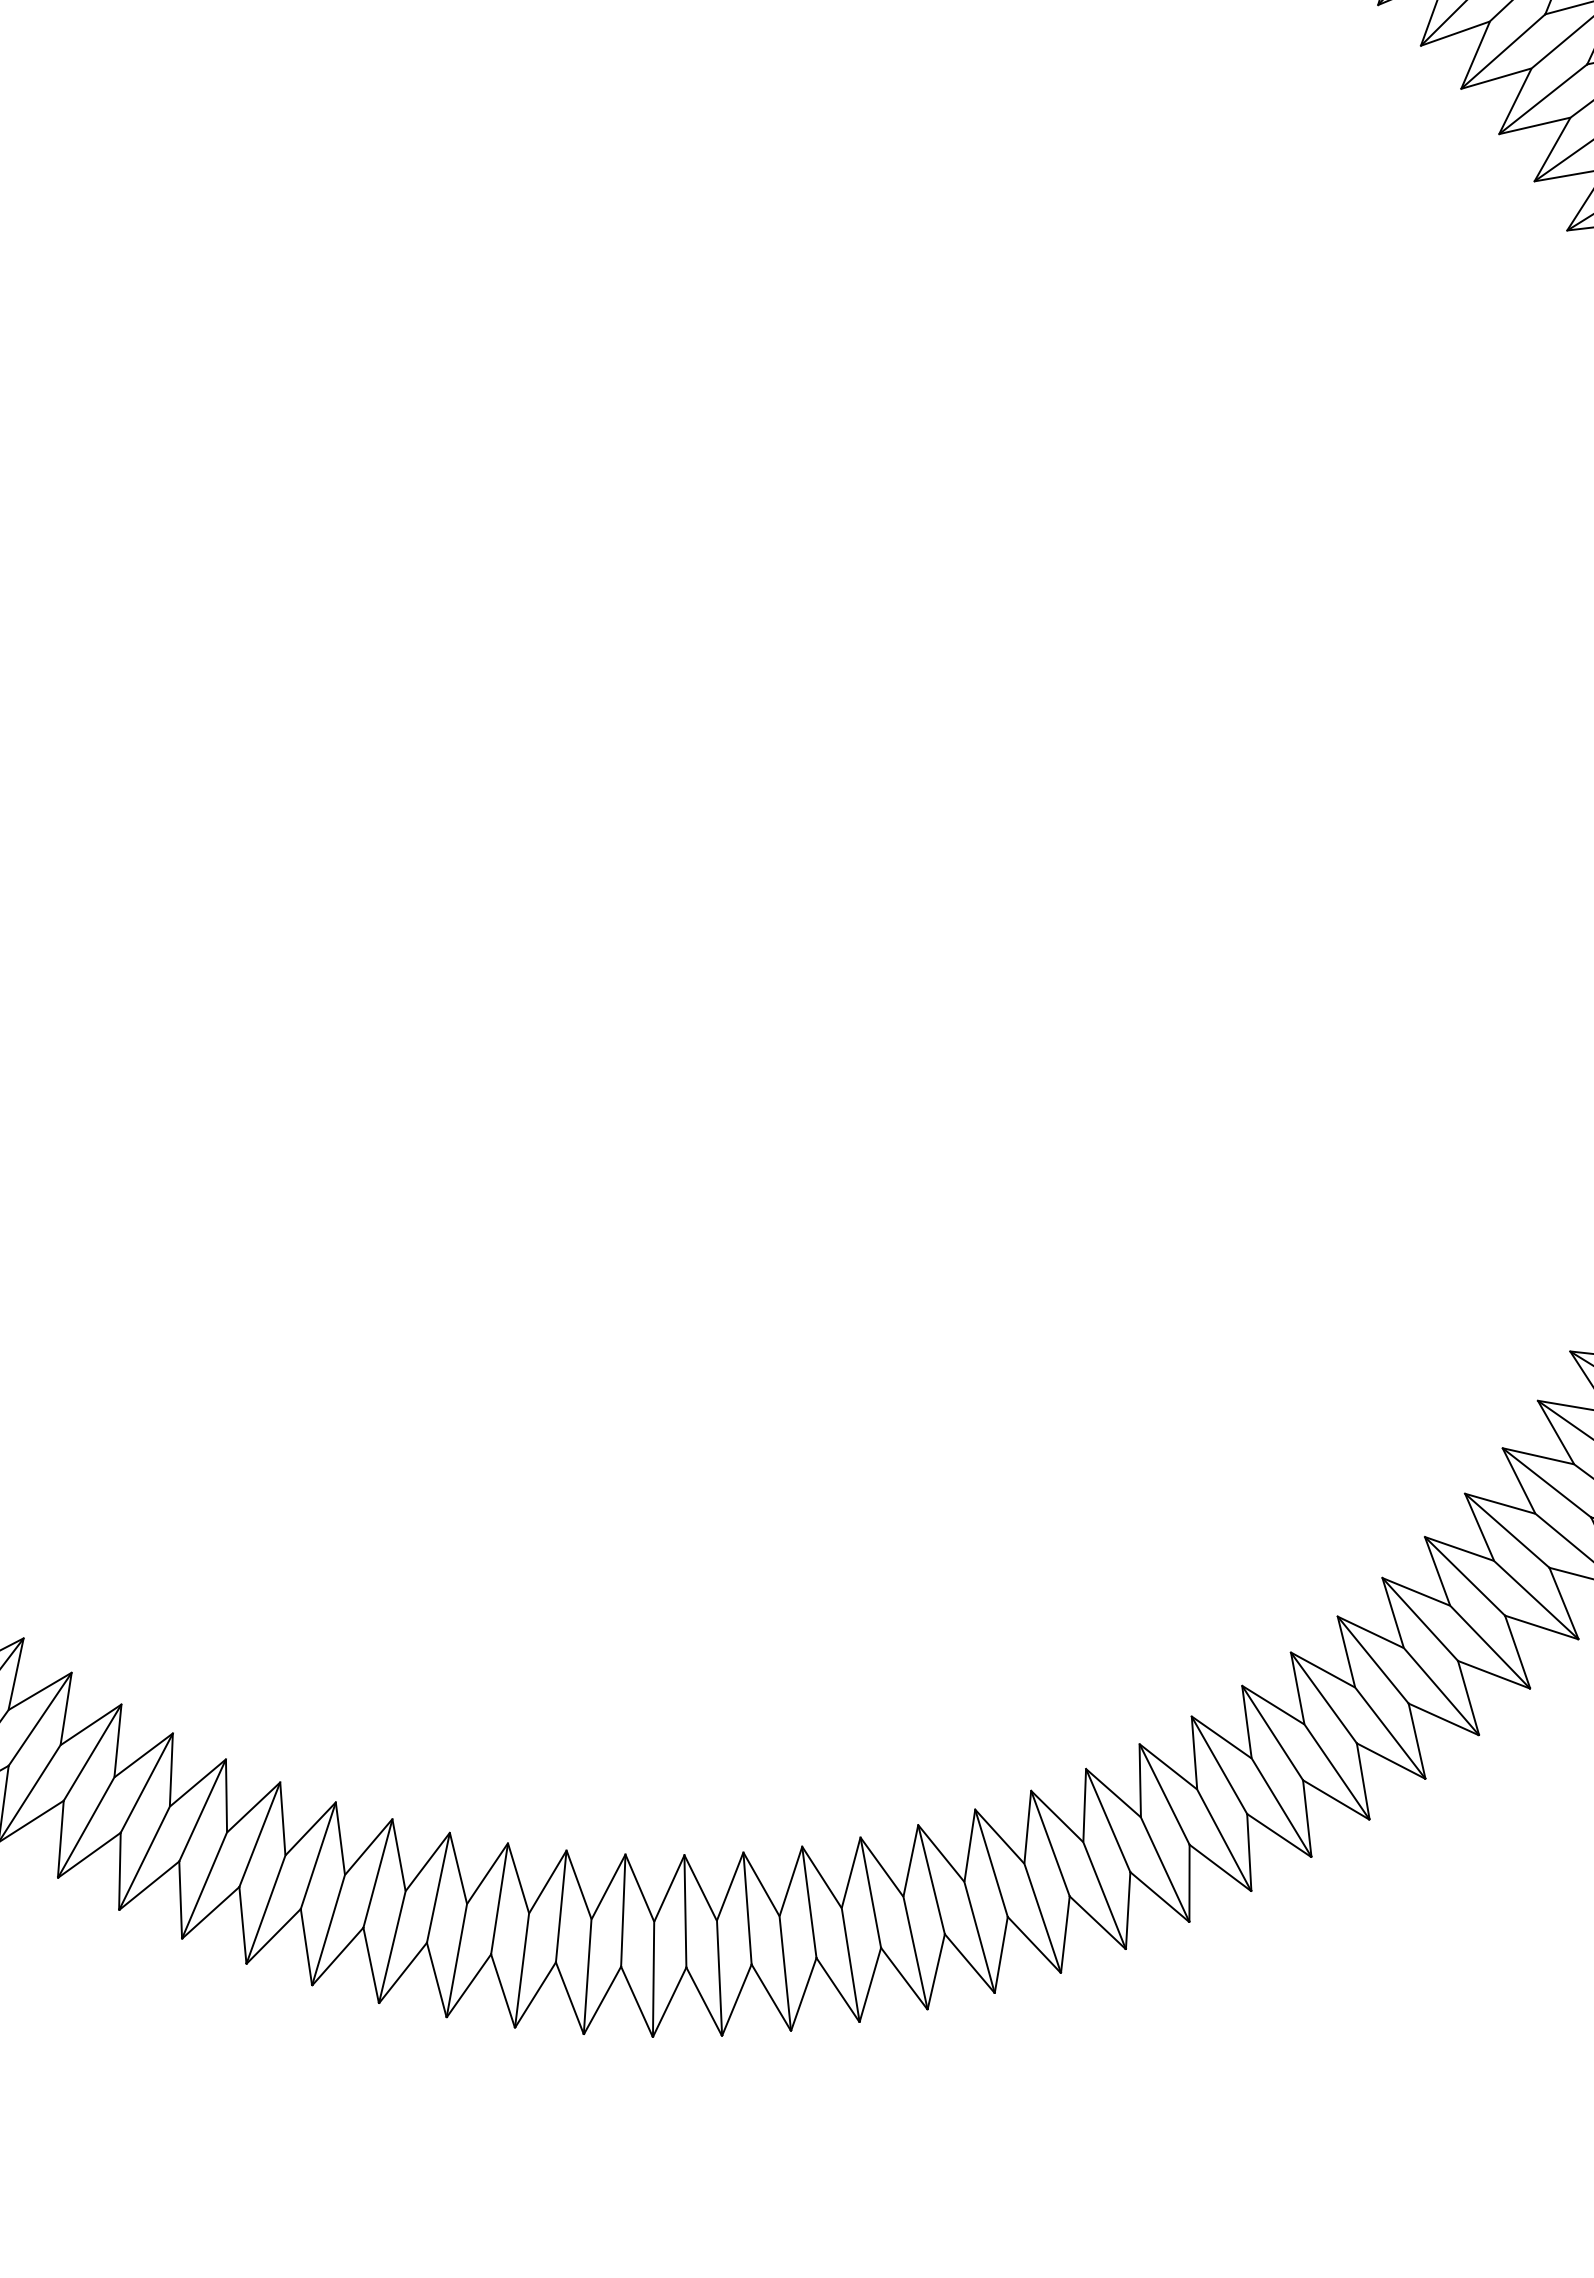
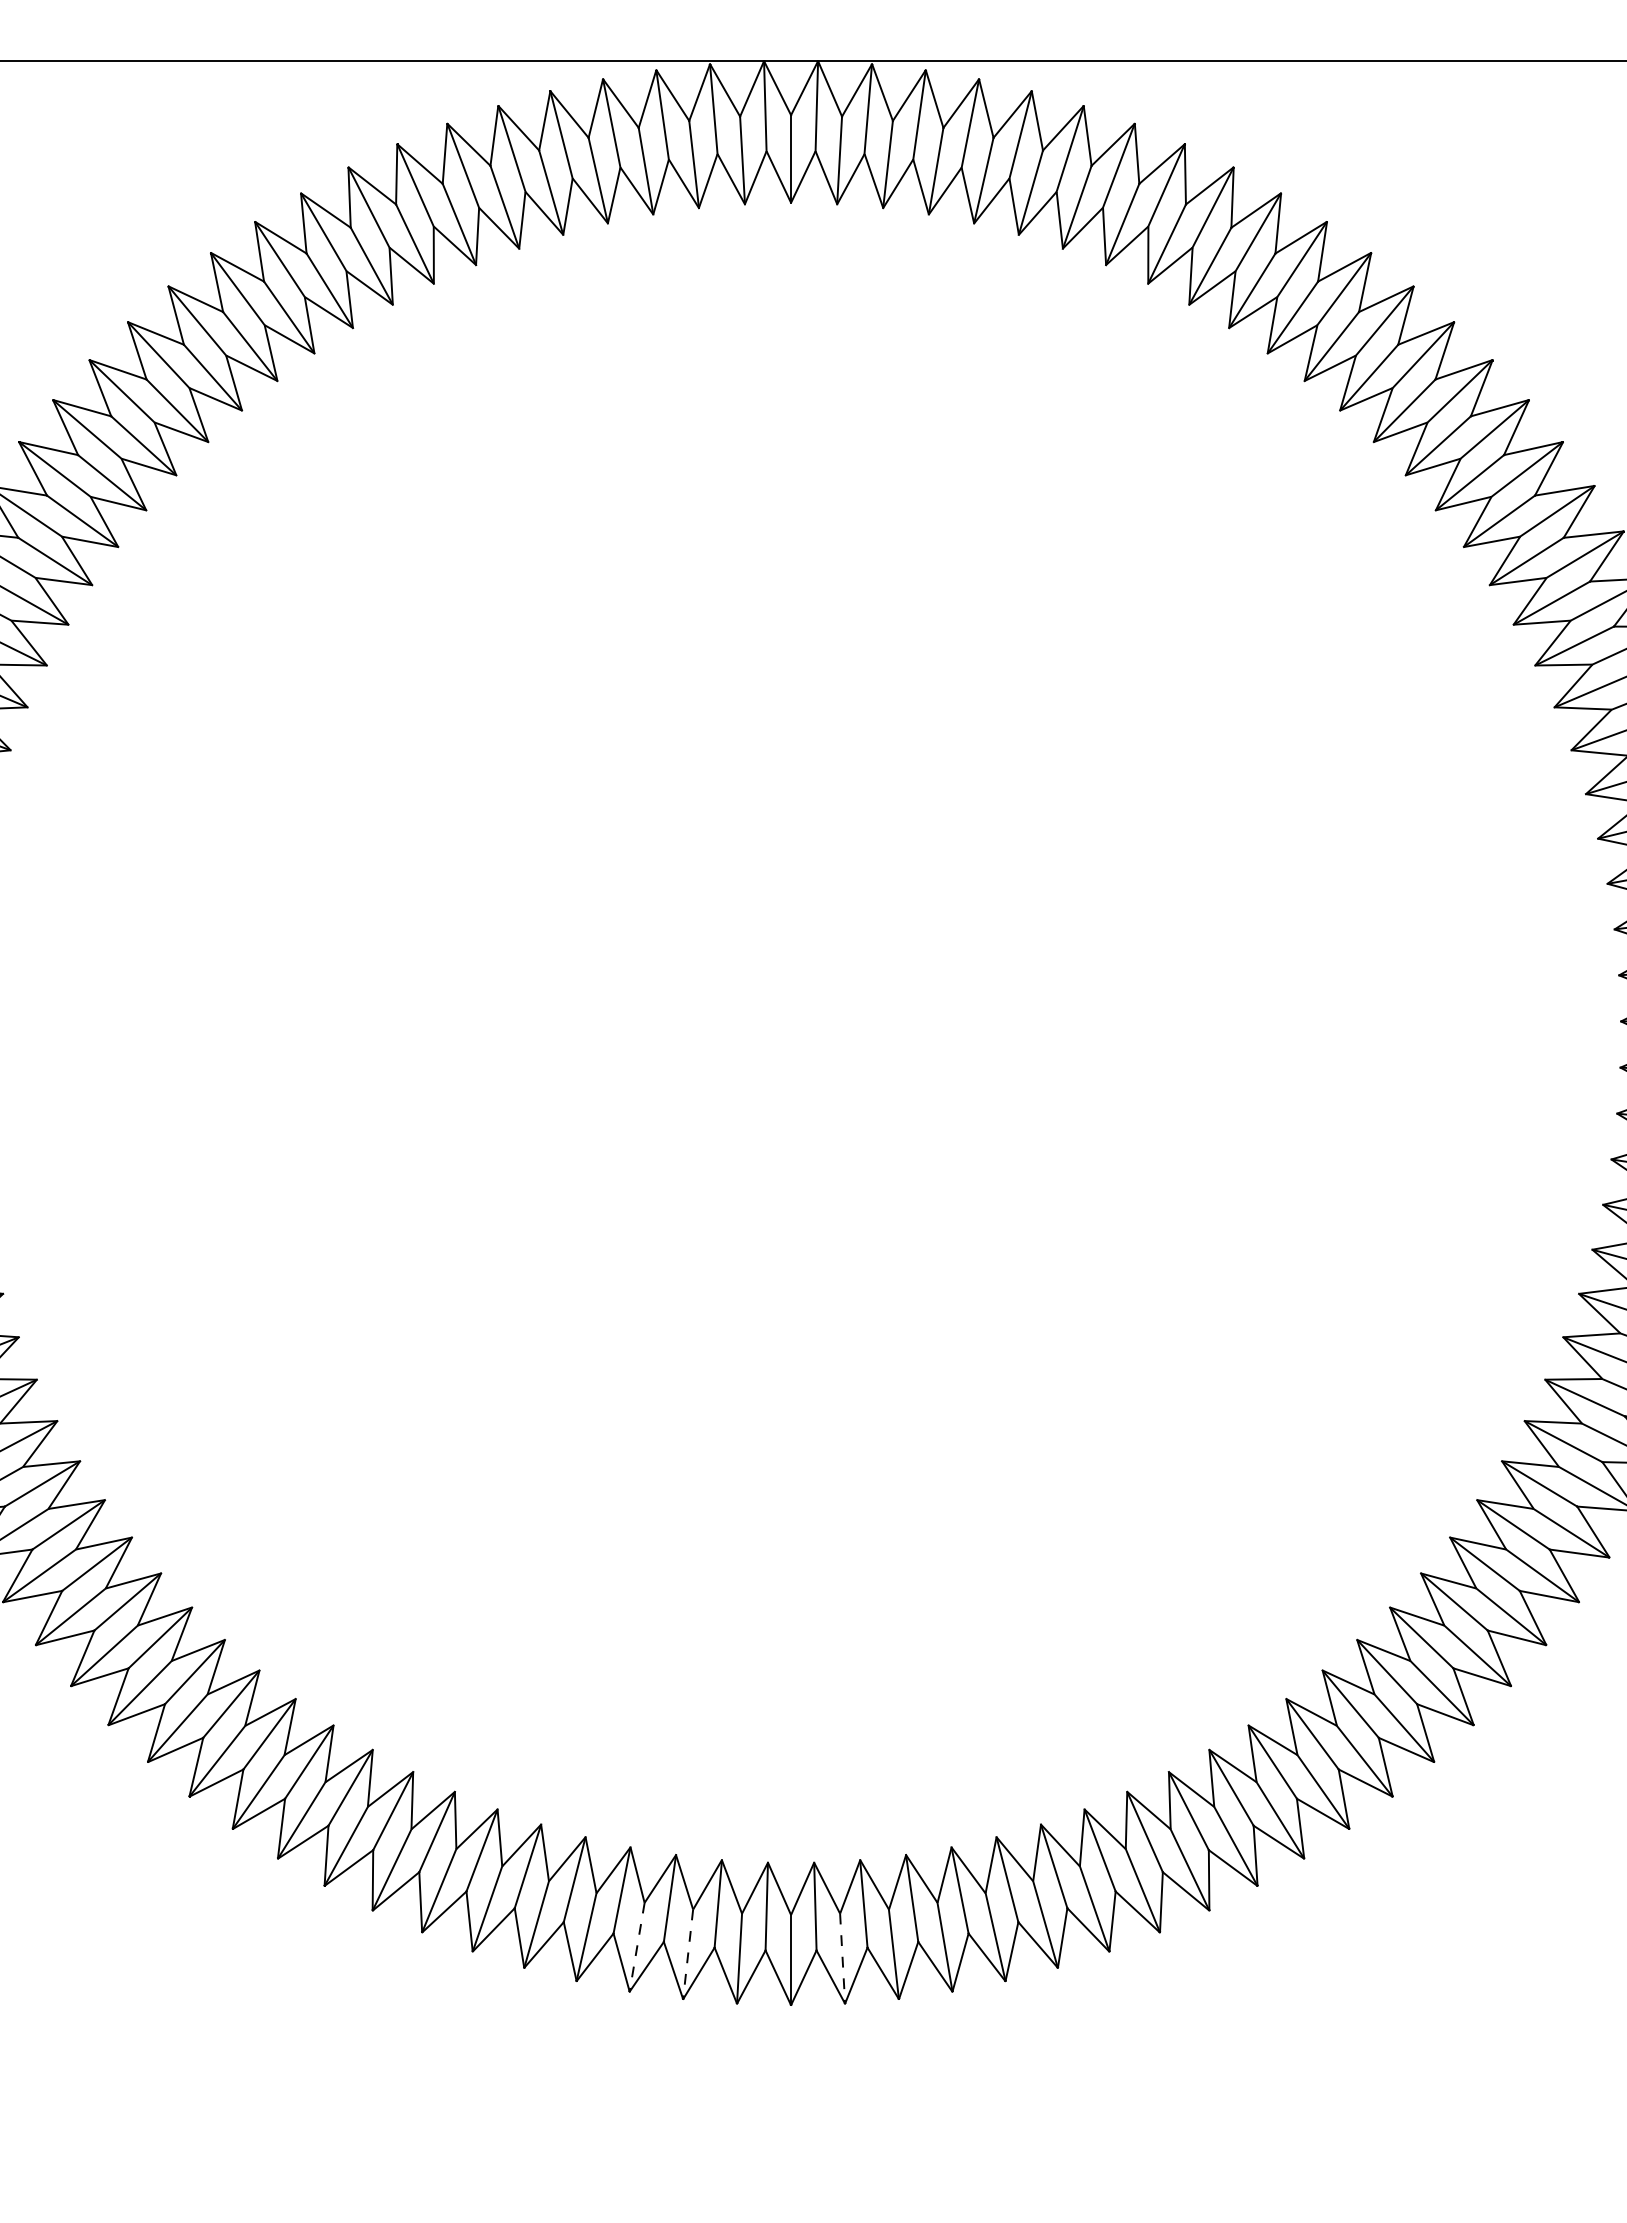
line: (266, 1908) -> (637, 1946), solid -> dashed
line: (328, 1930) -> (688, 1954), solid -> dashed
line: (521, 1970) -> (842, 1958), solid -> dashed

